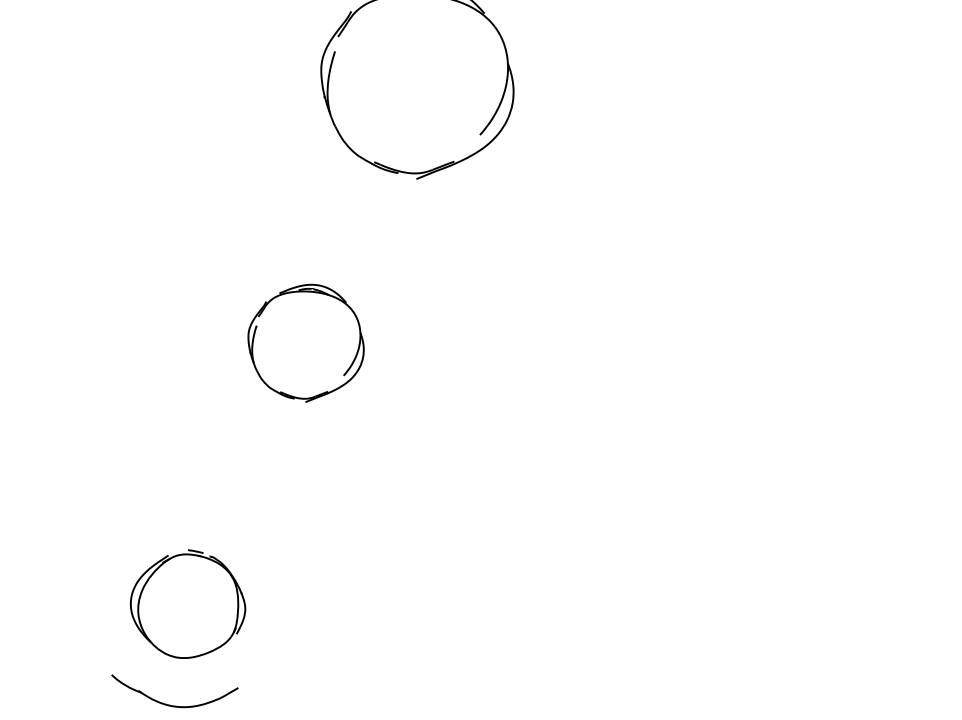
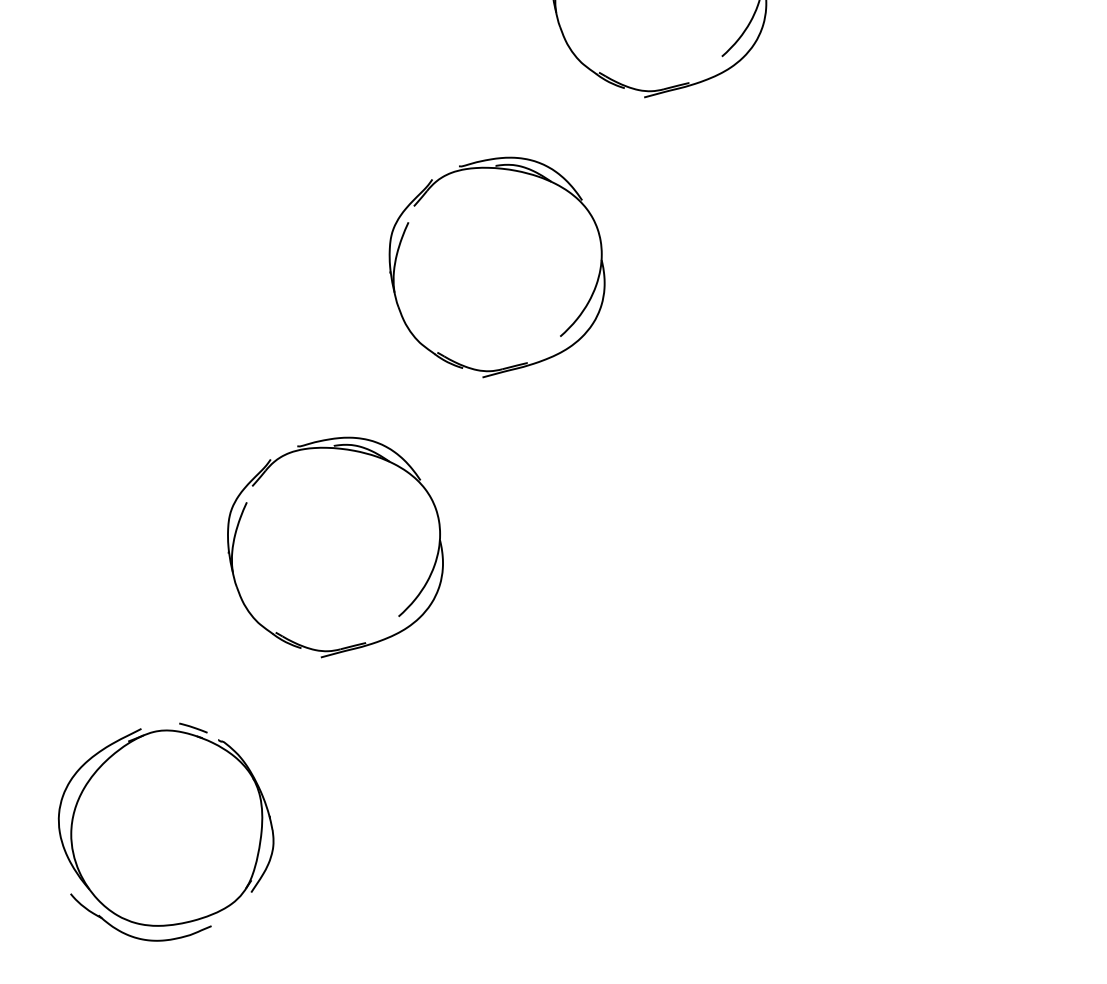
part: (306, 343) -> (335, 547), size x1.67
part: (187, 604) -> (165, 824), size x1.67

